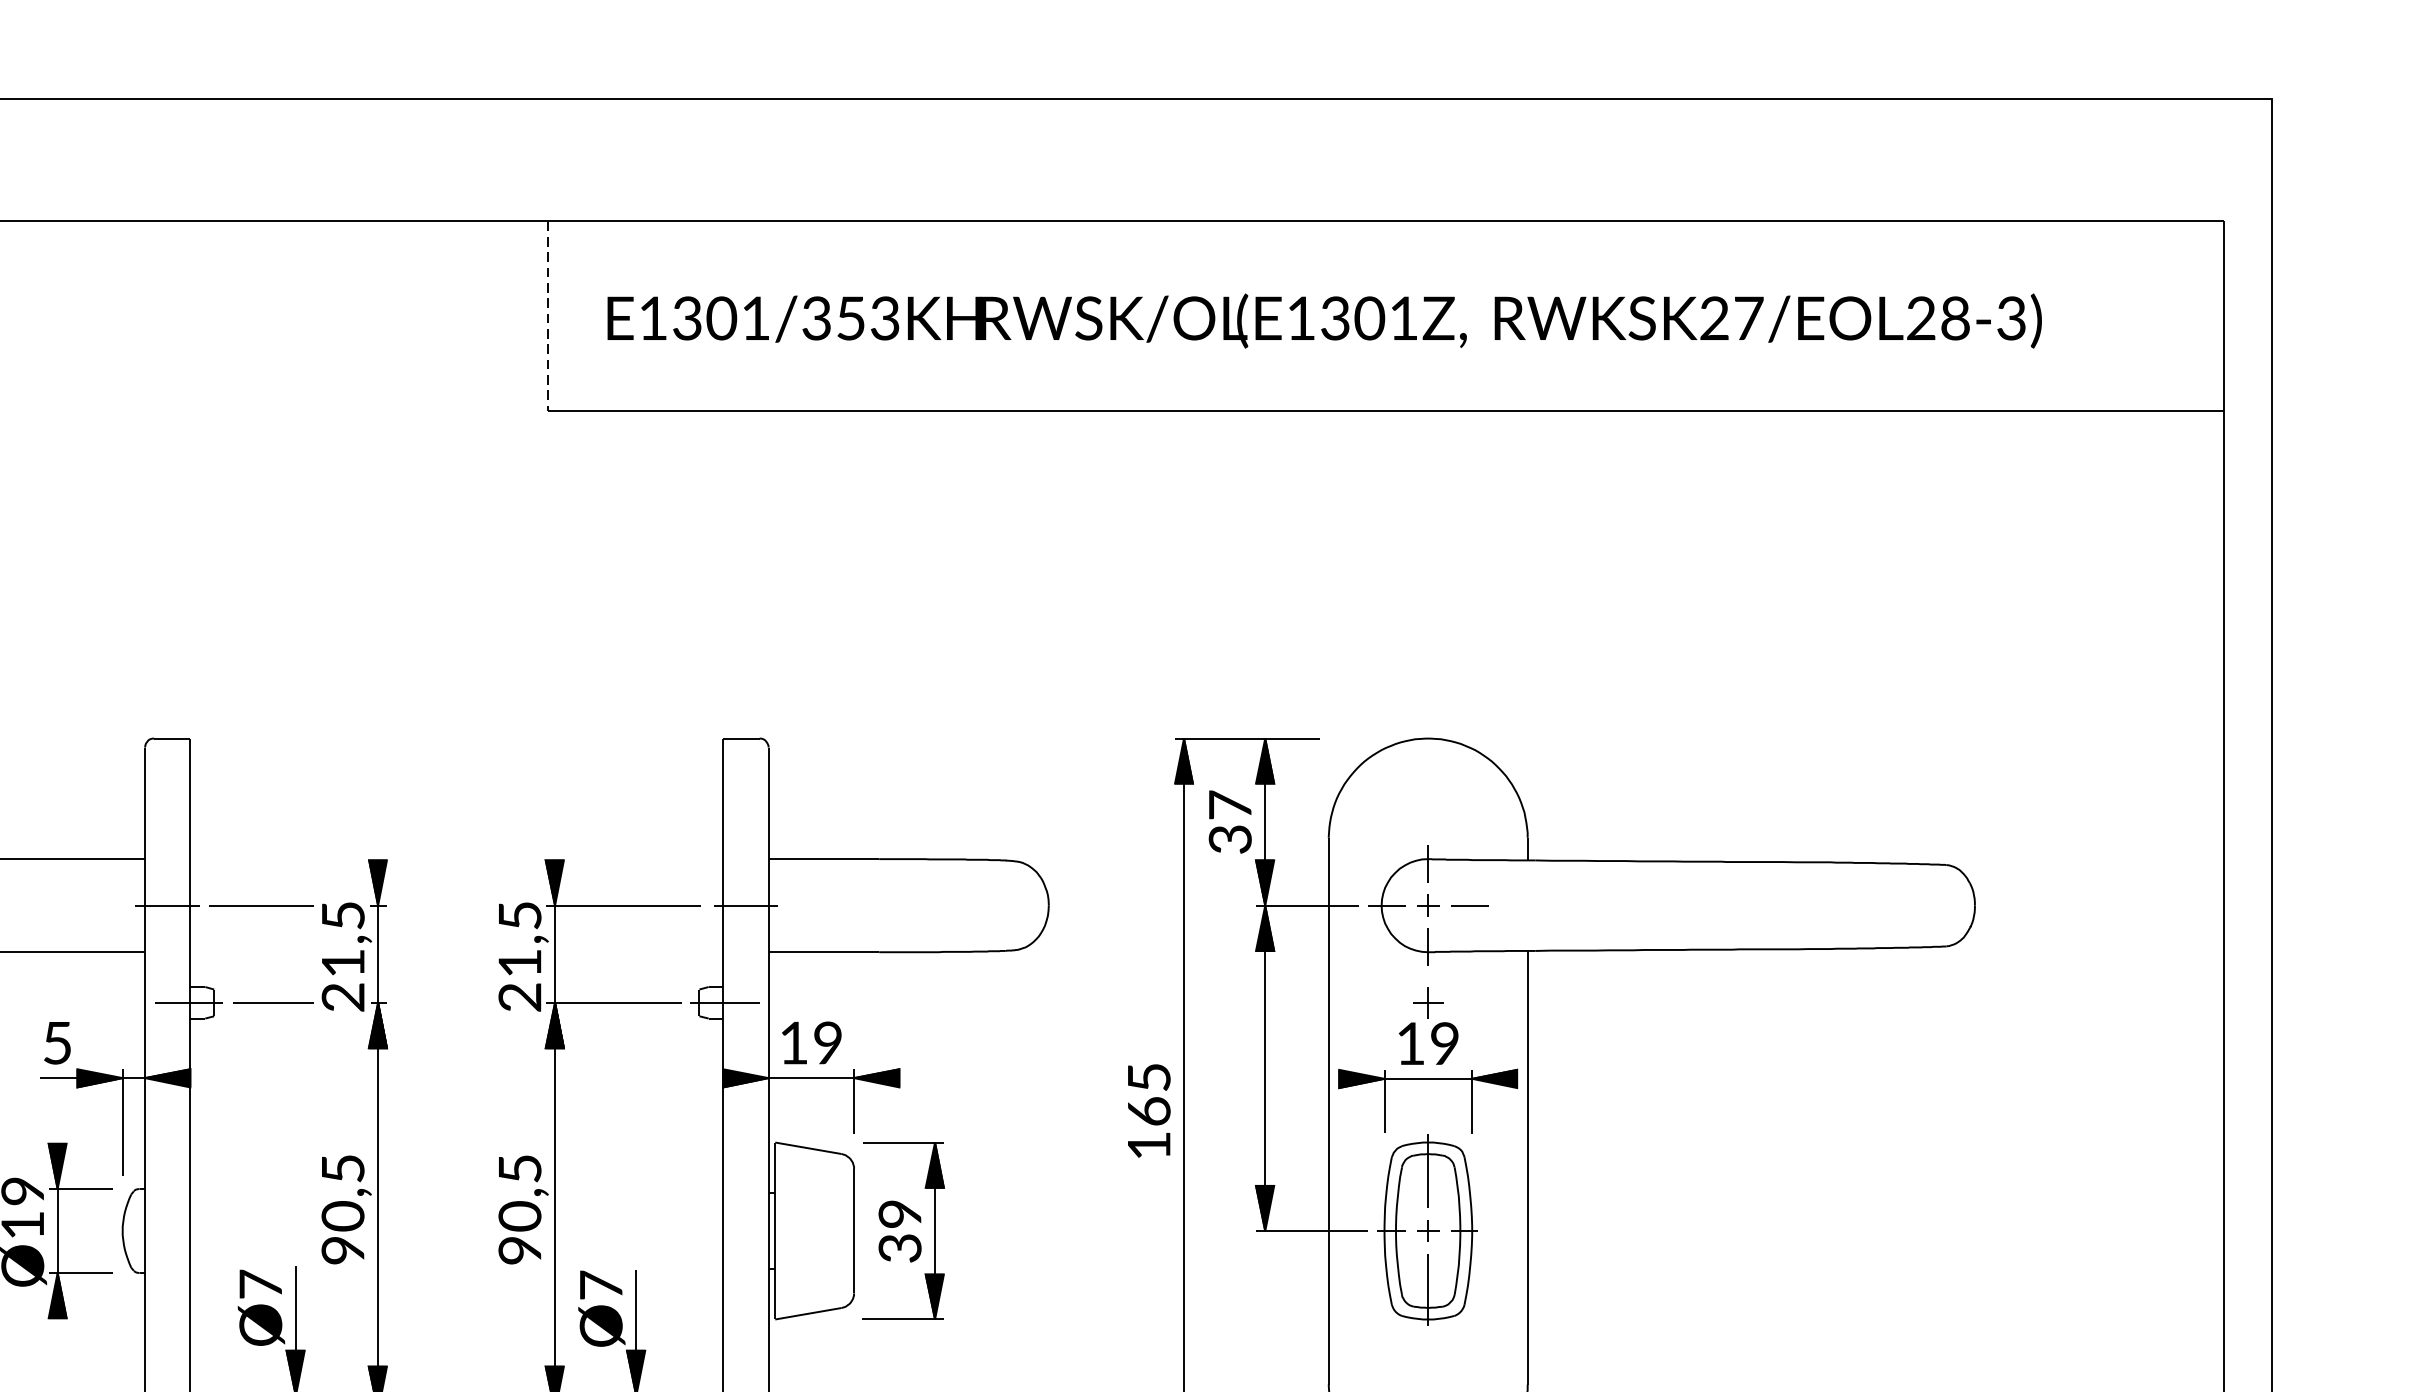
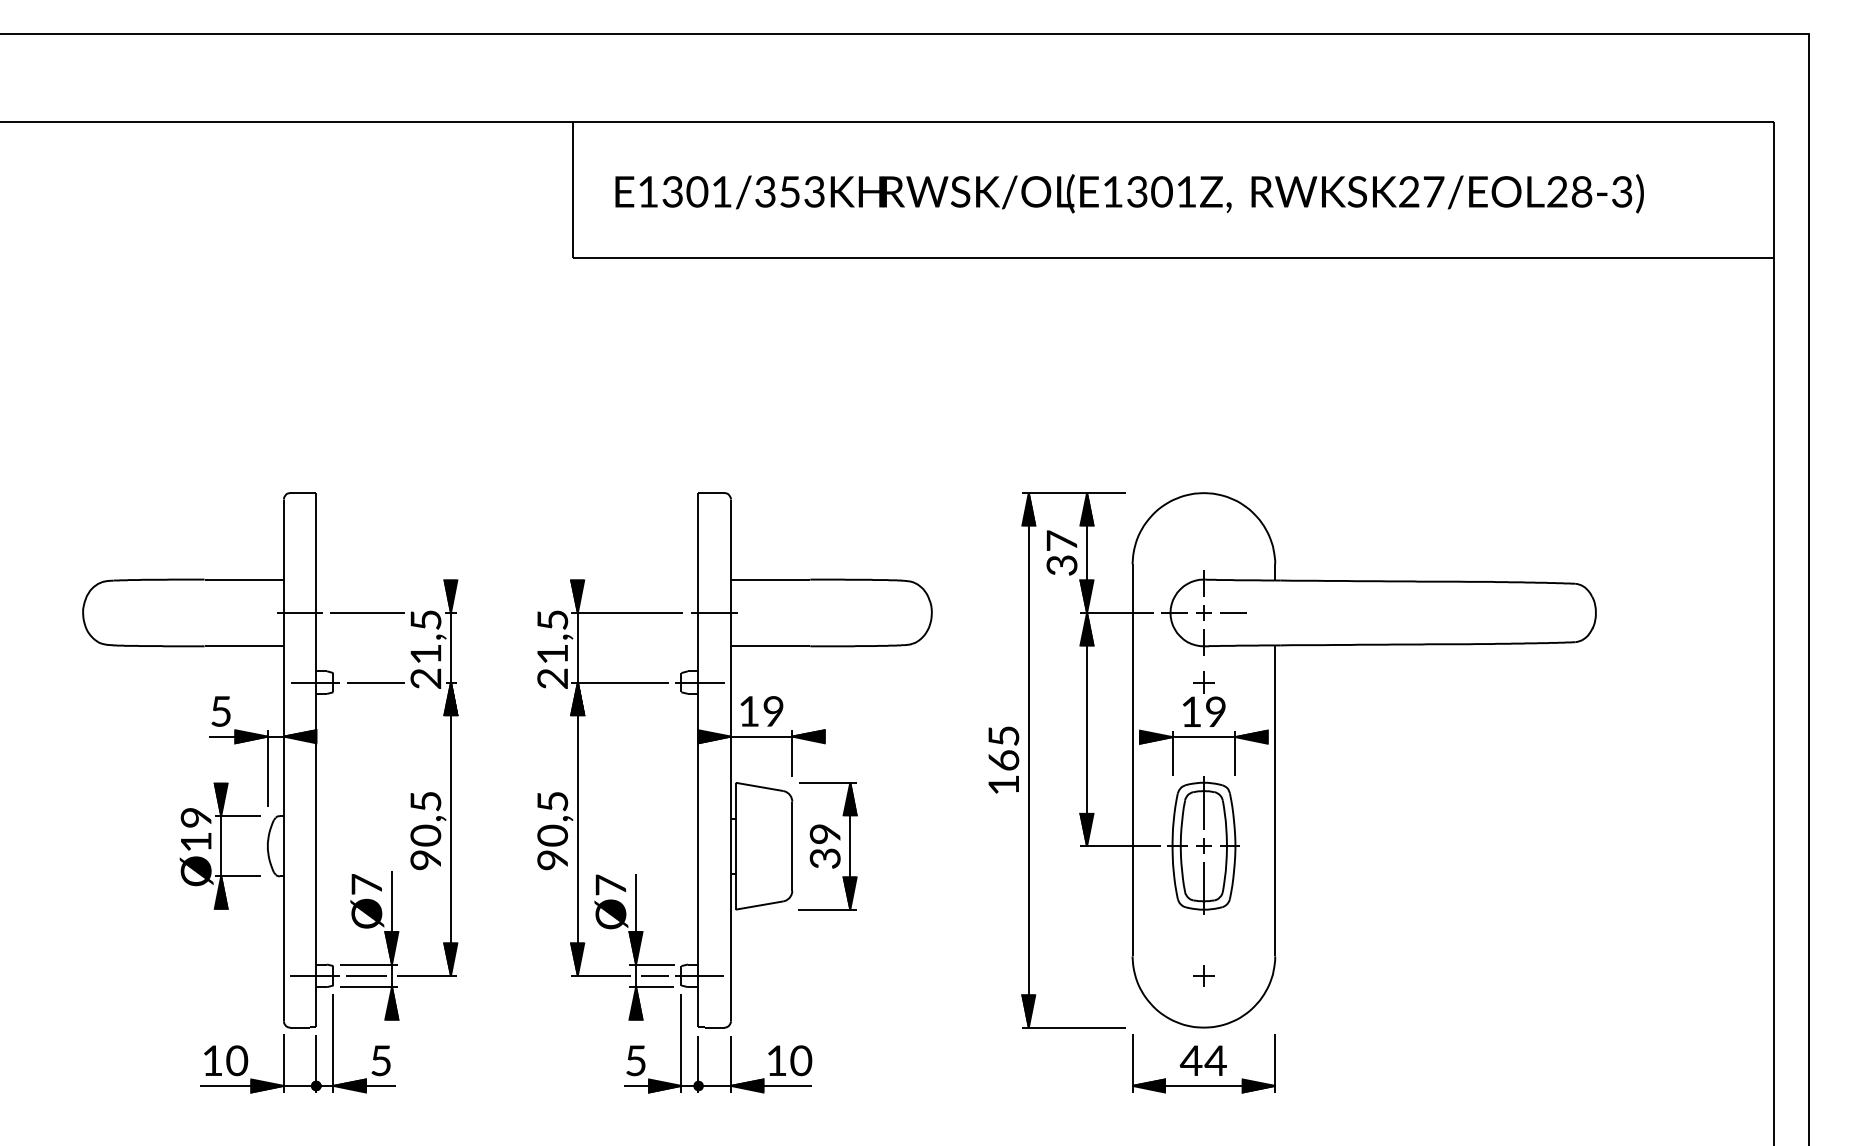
line: (547, 316) -> (572, 190), dashed -> solid

